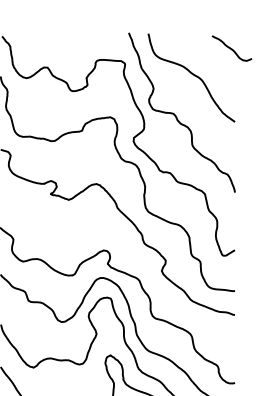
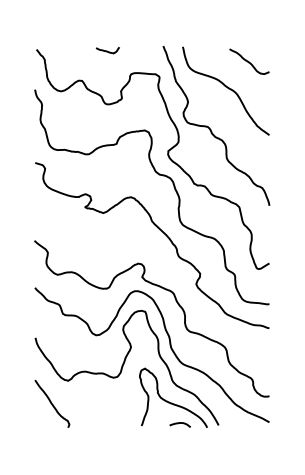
curve: (73, 37) -> (107, 50), added
curve: (232, 48) -> (249, 61), moved

